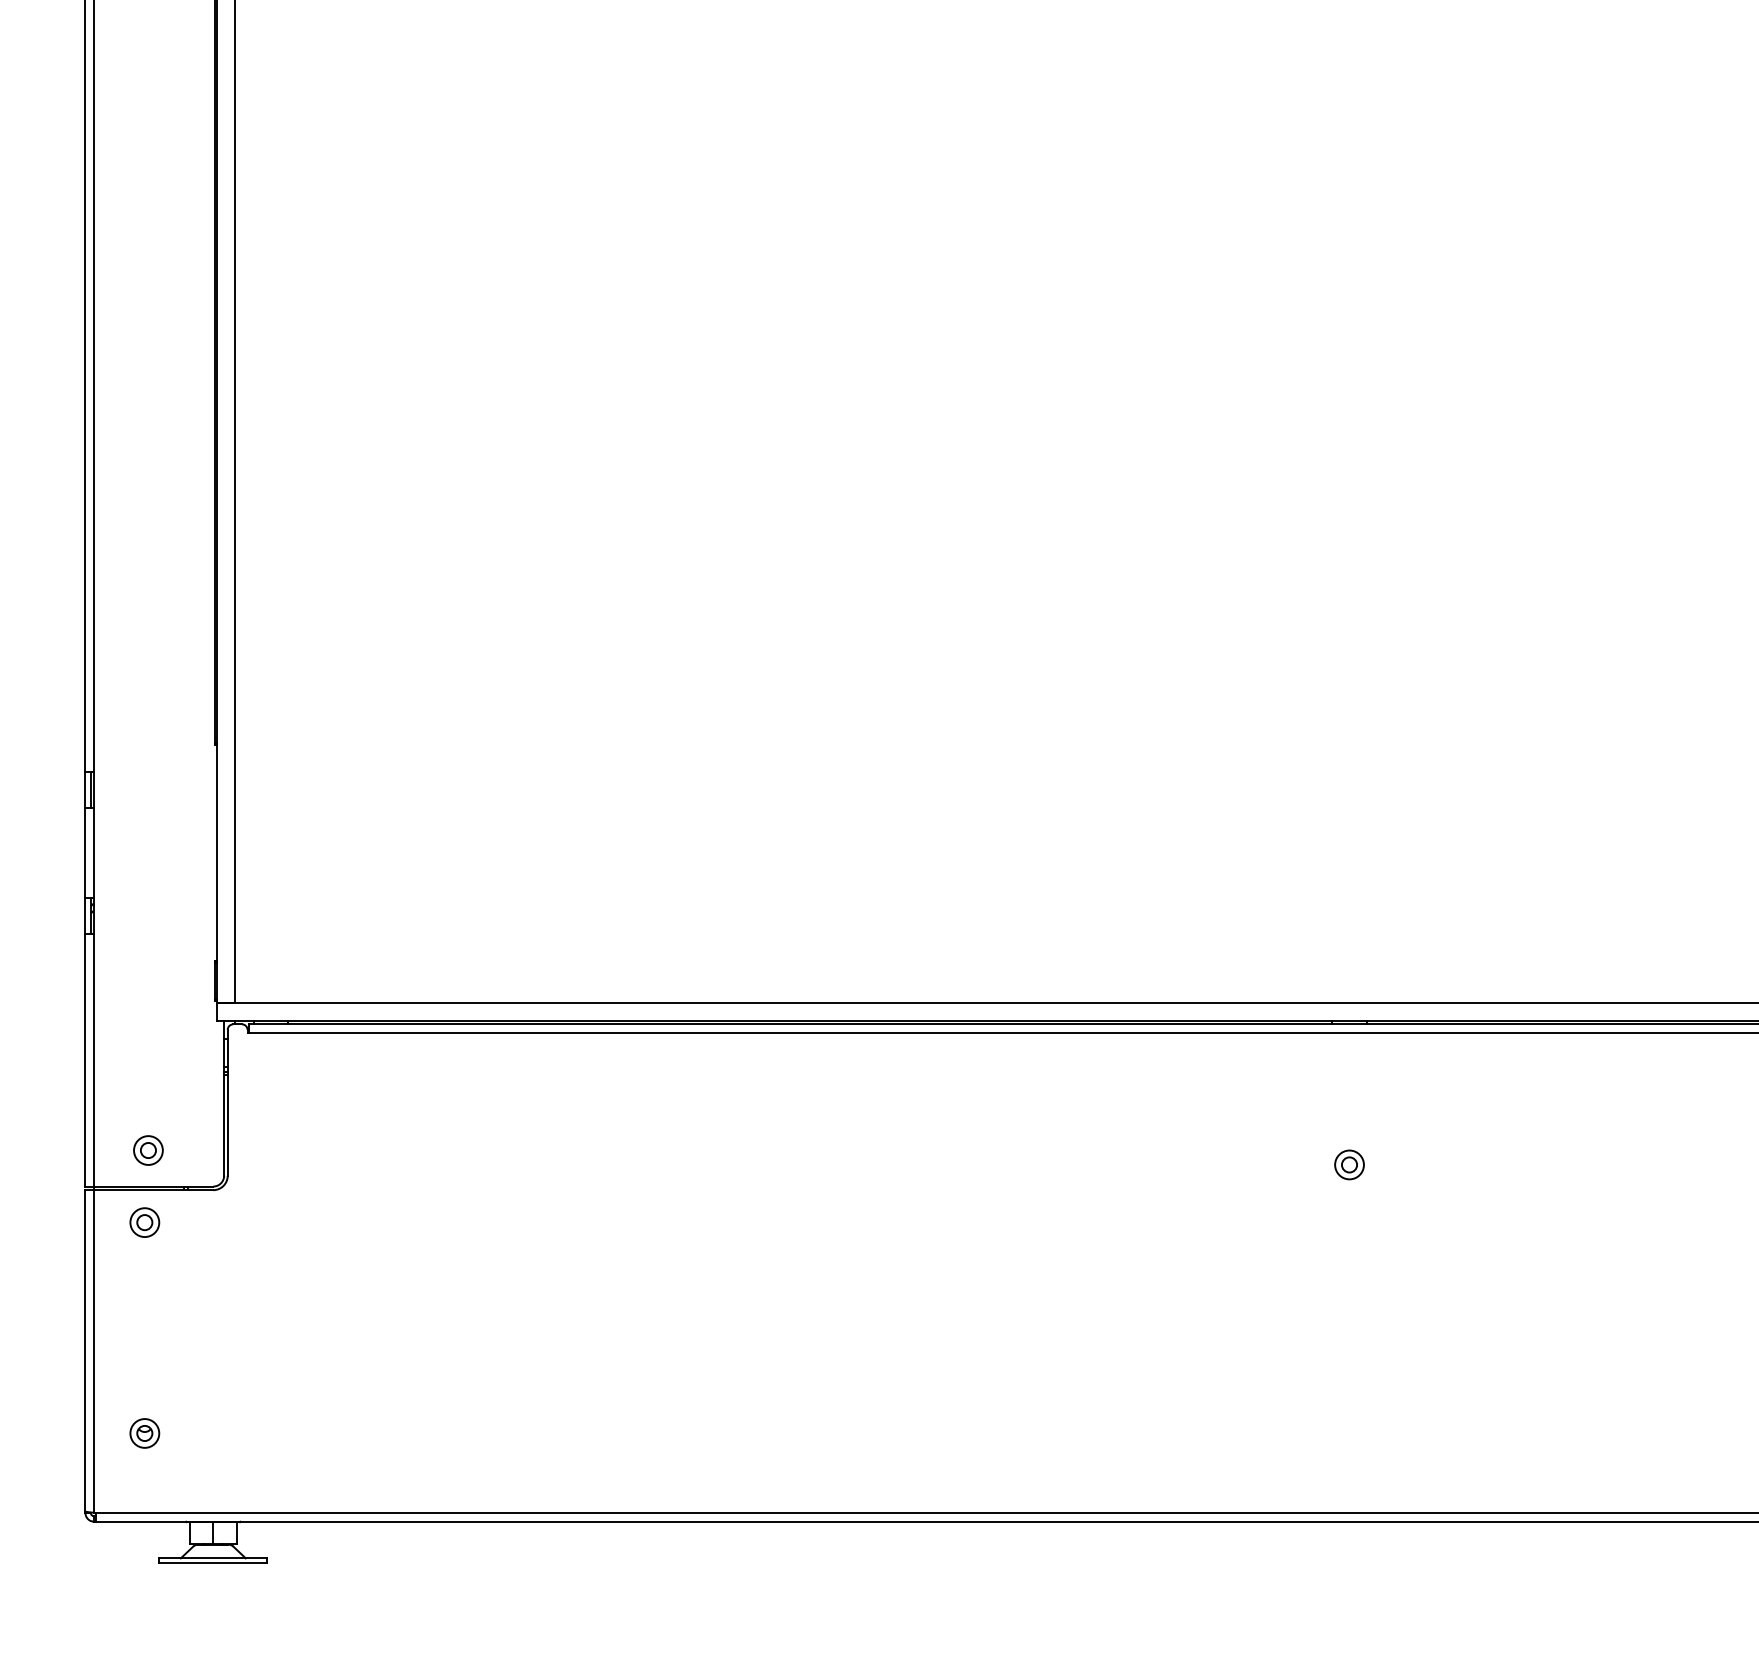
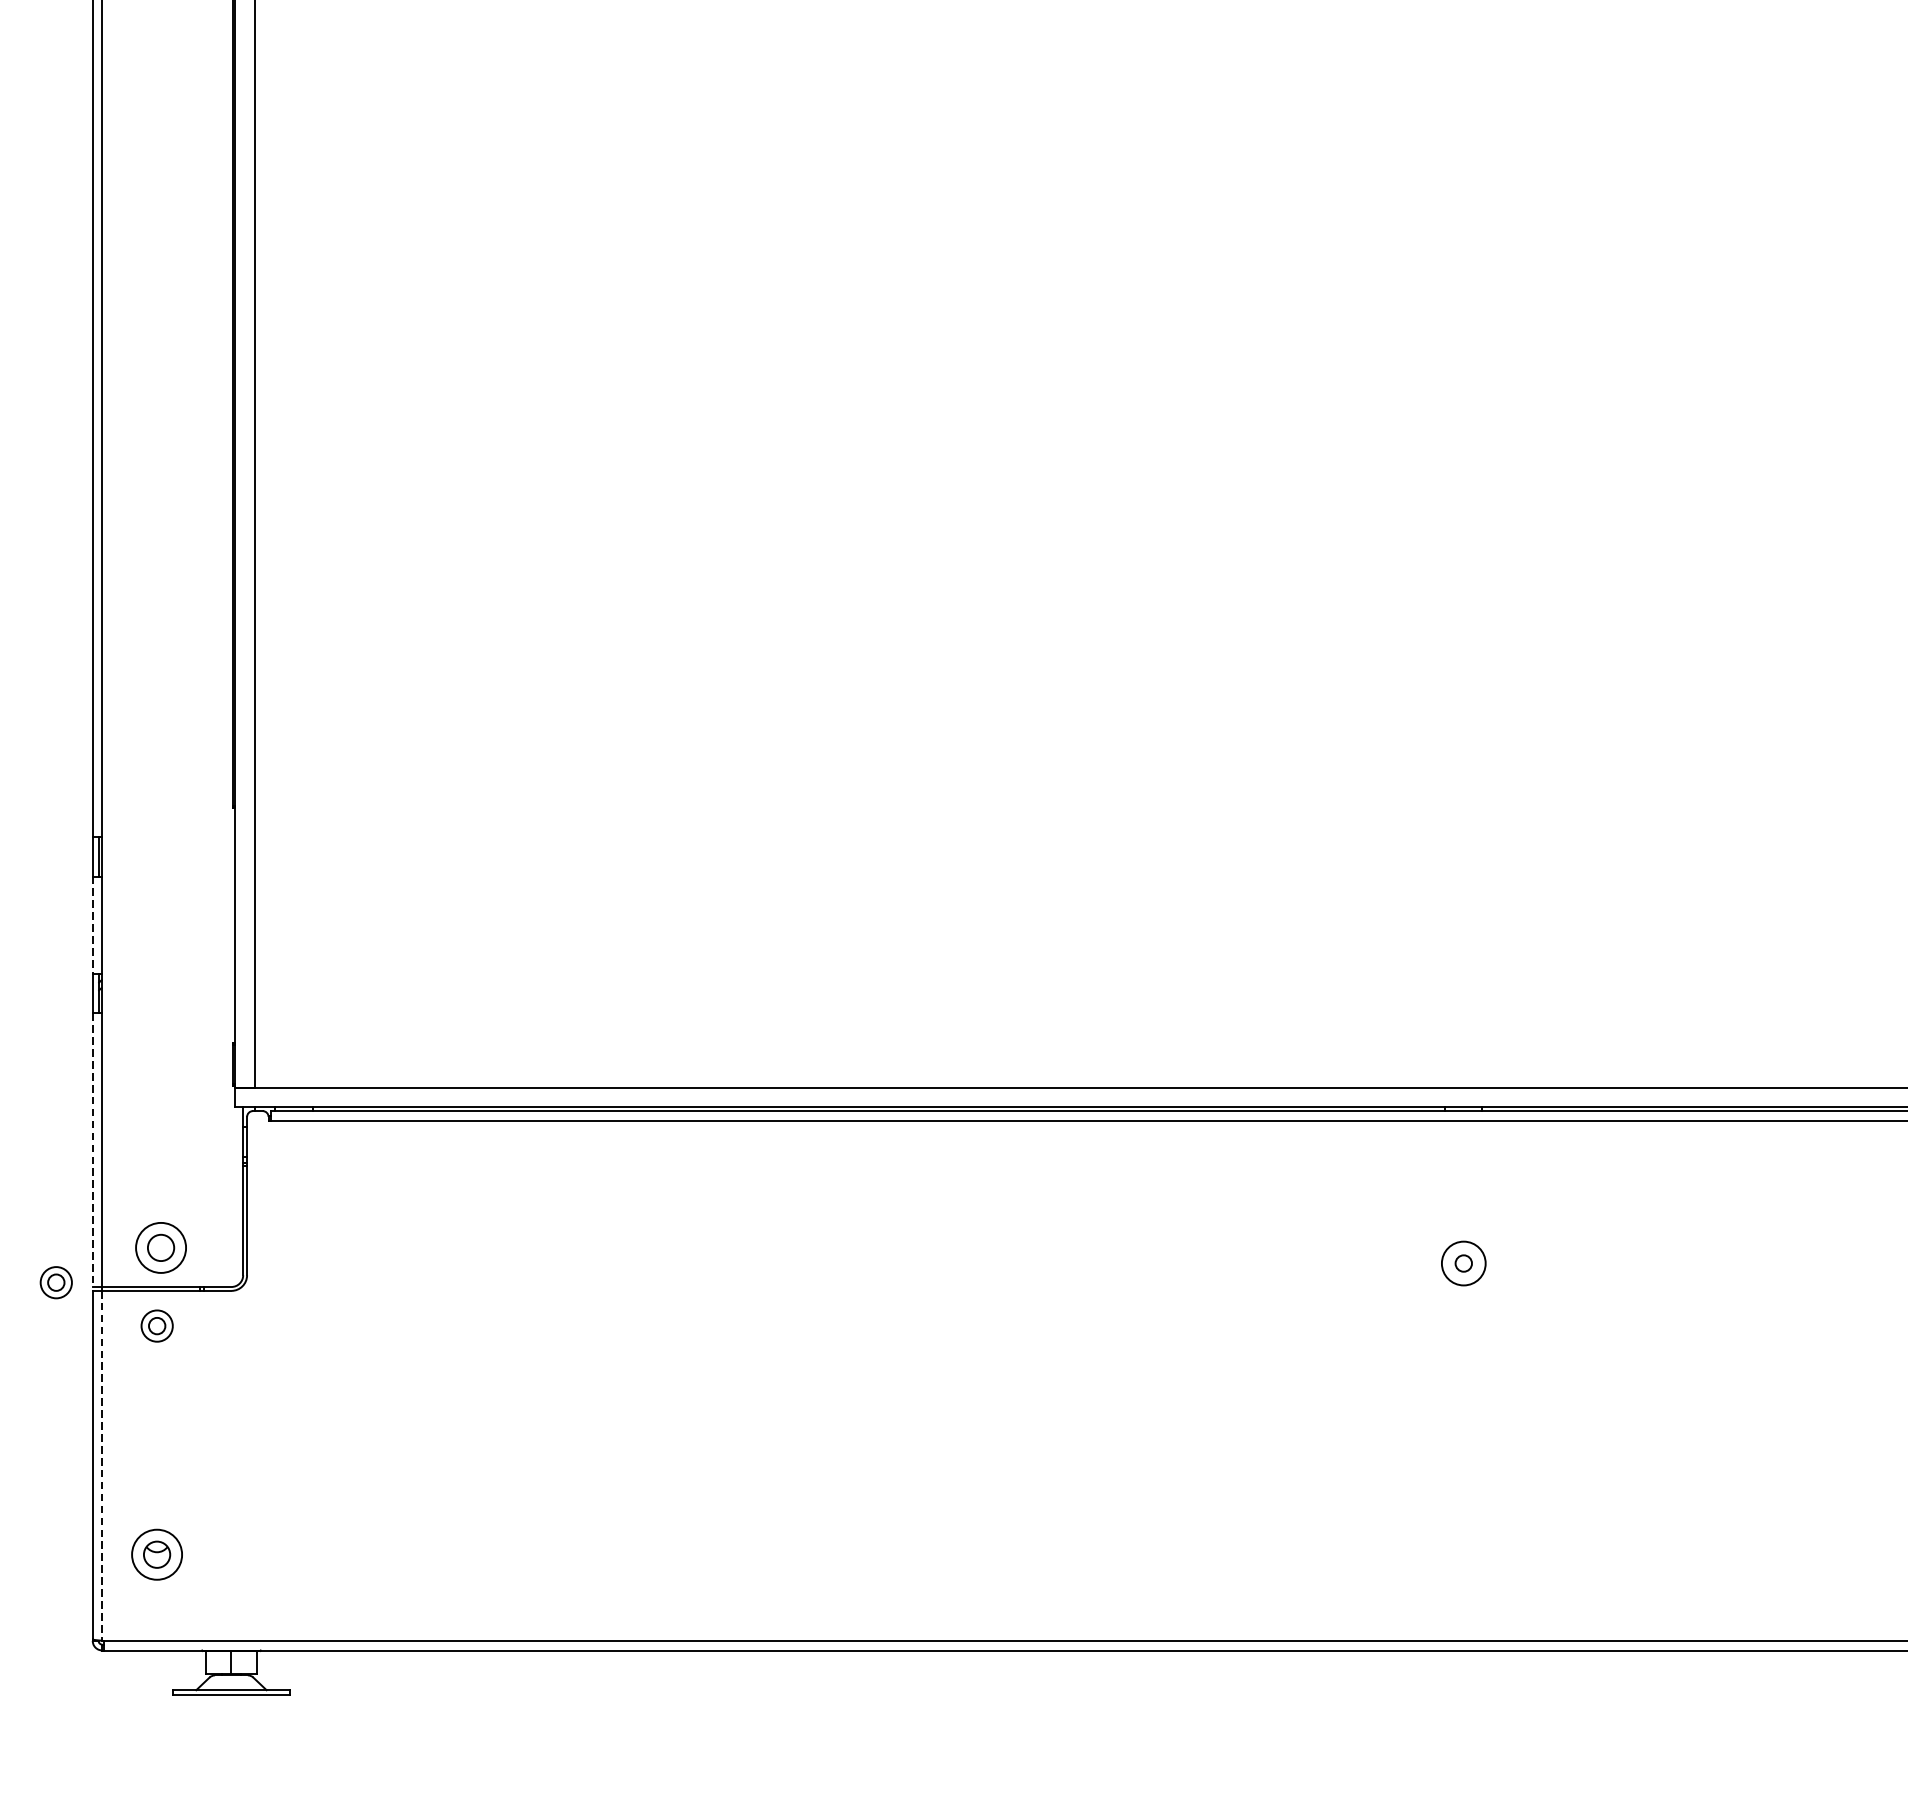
line: (85, 853) -> (92, 925), solid -> dashed
line: (85, 1060) -> (92, 1150), solid -> dashed
part: (148, 1150) -> (161, 1247), size x1.6
circle: (1349, 1164) -> (1463, 1263), size x1.4
part: (51, 1182) -> (55, 1282), added
line: (94, 1351) -> (102, 1465), solid -> dashed
part: (144, 1433) -> (156, 1554), size x1.6

